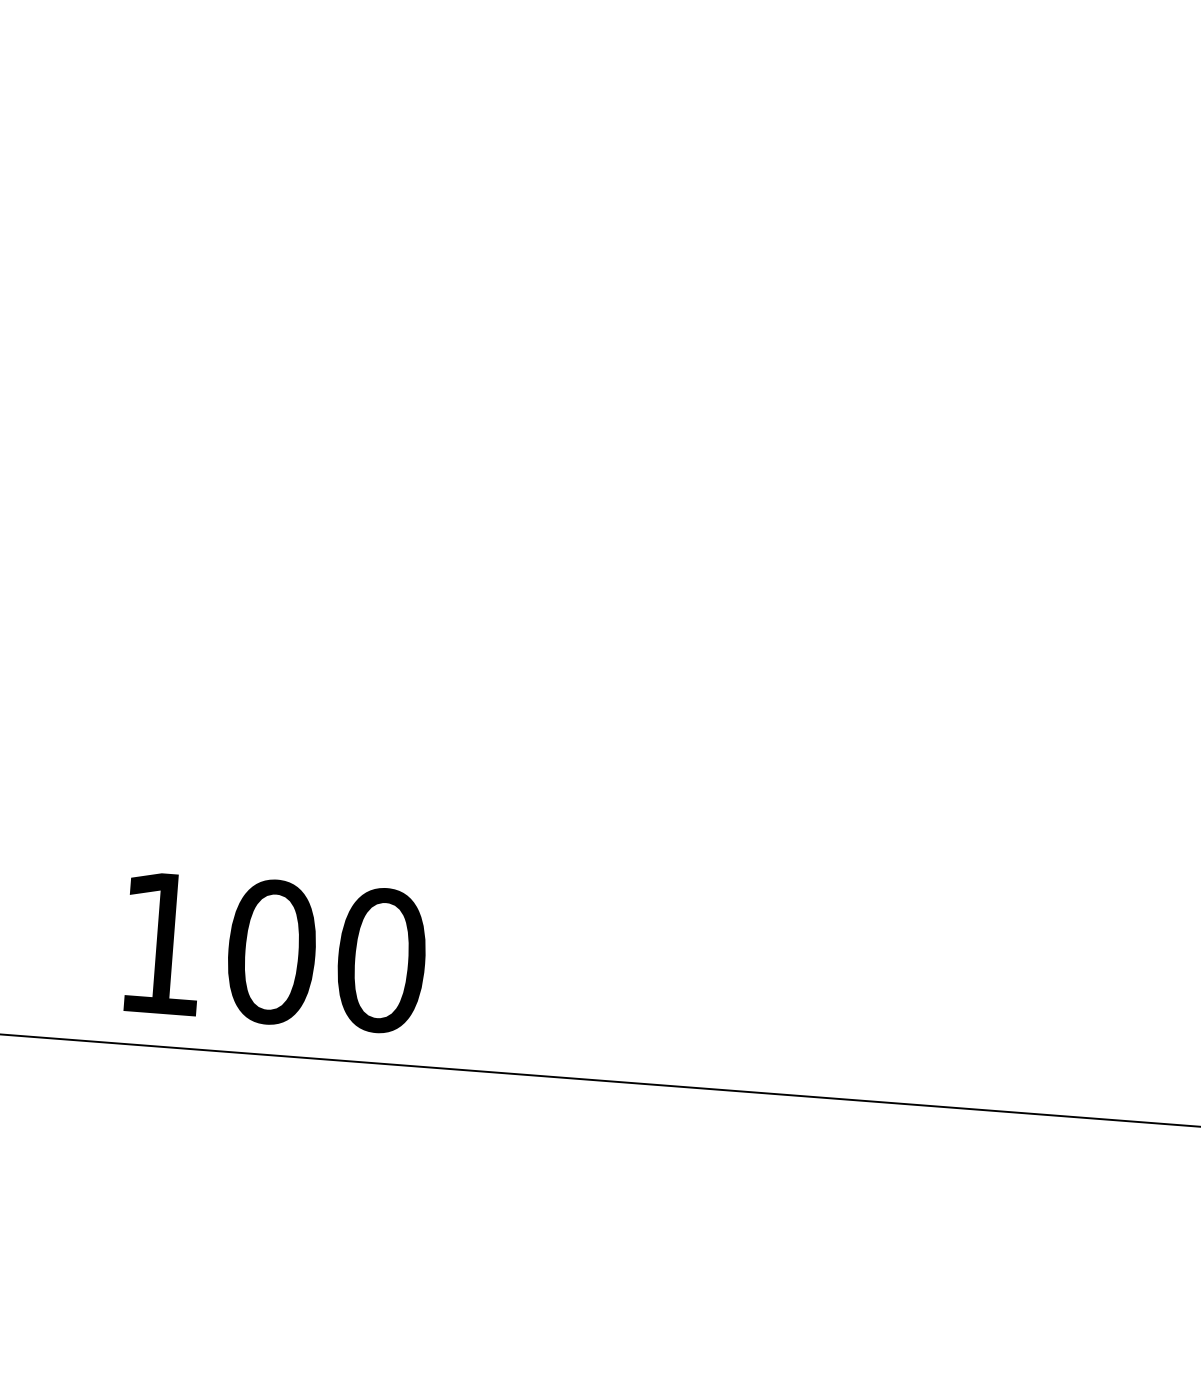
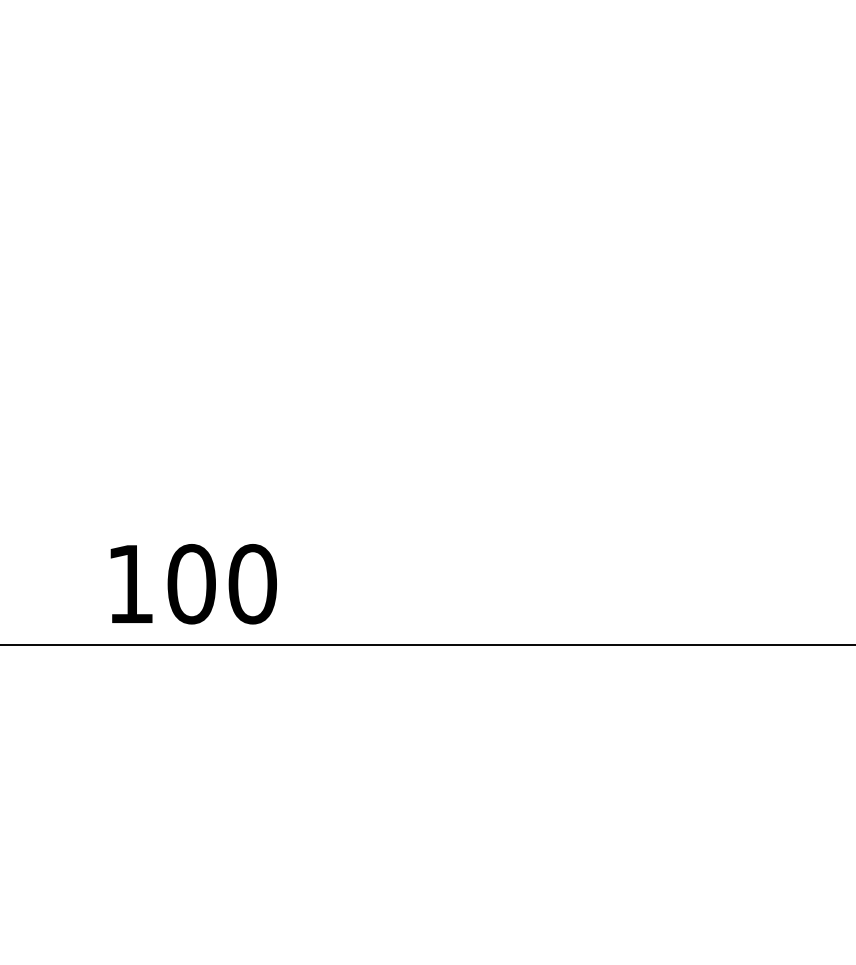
text: (274, 952) -> (193, 584), moved

